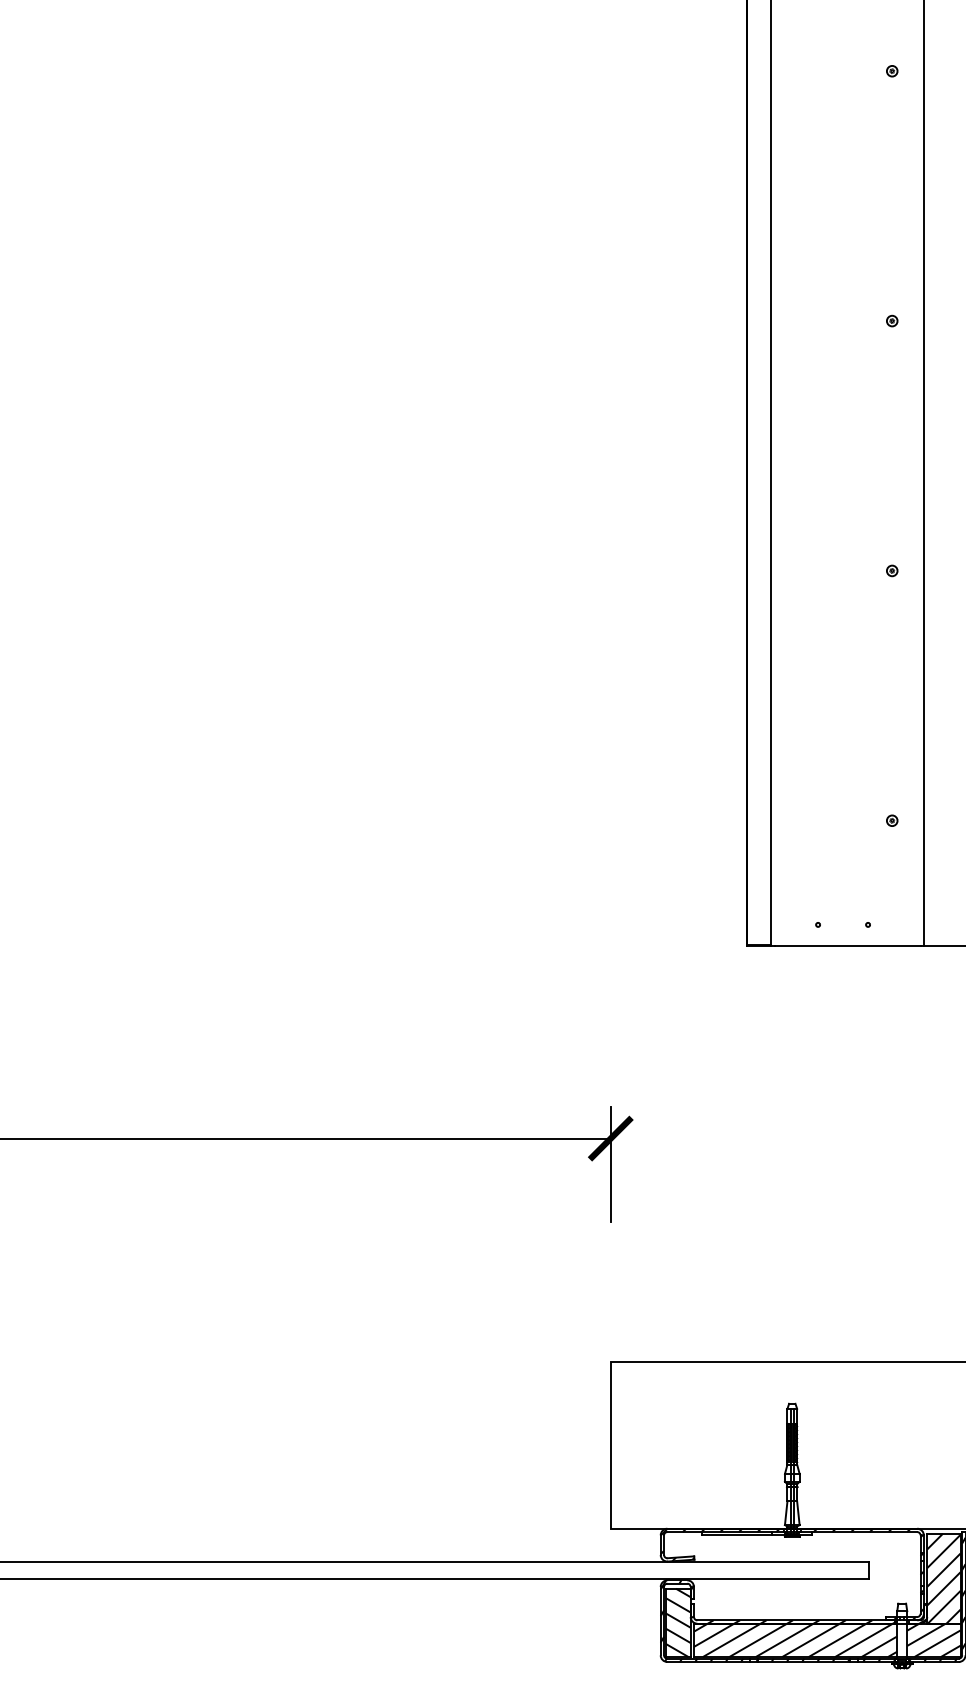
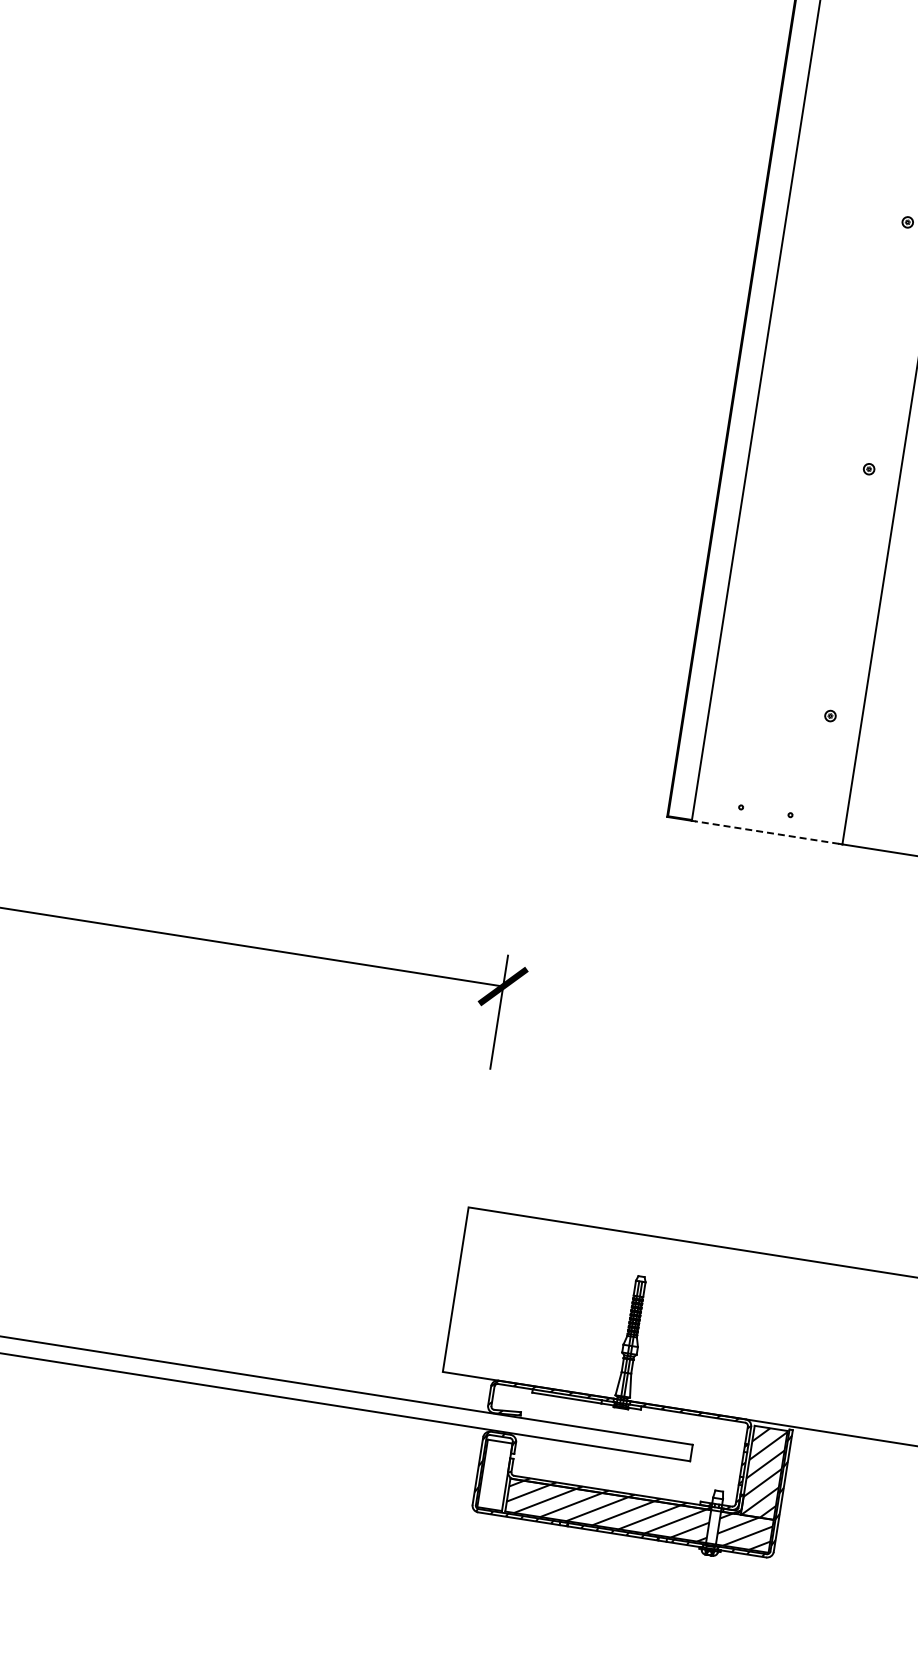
line: (847, 945) -> (766, 832), solid -> dashed
hatch: (677, 1622) -> (494, 1474), removed

